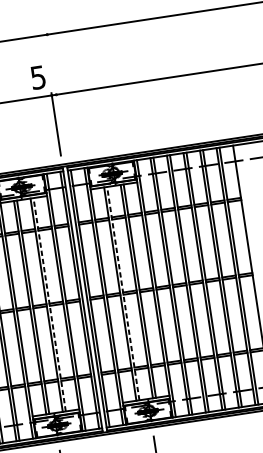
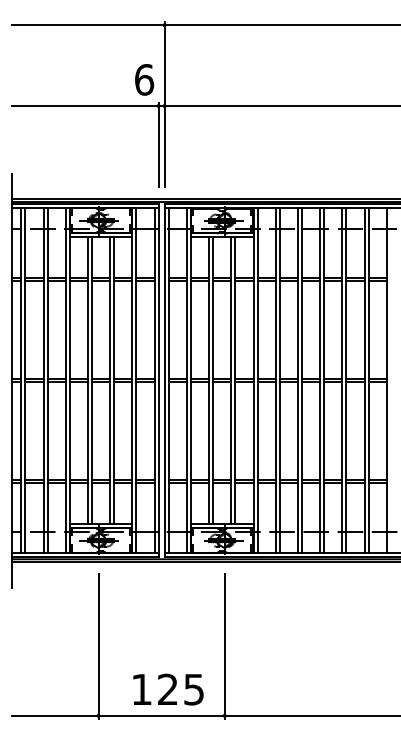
text: (38, 77) -> (144, 79), 5 -> 6
line: (56, 93) -> (164, 104), added
line: (123, 293) -> (213, 380), dashed -> solid
line: (49, 304) -> (114, 380), dashed -> solid

